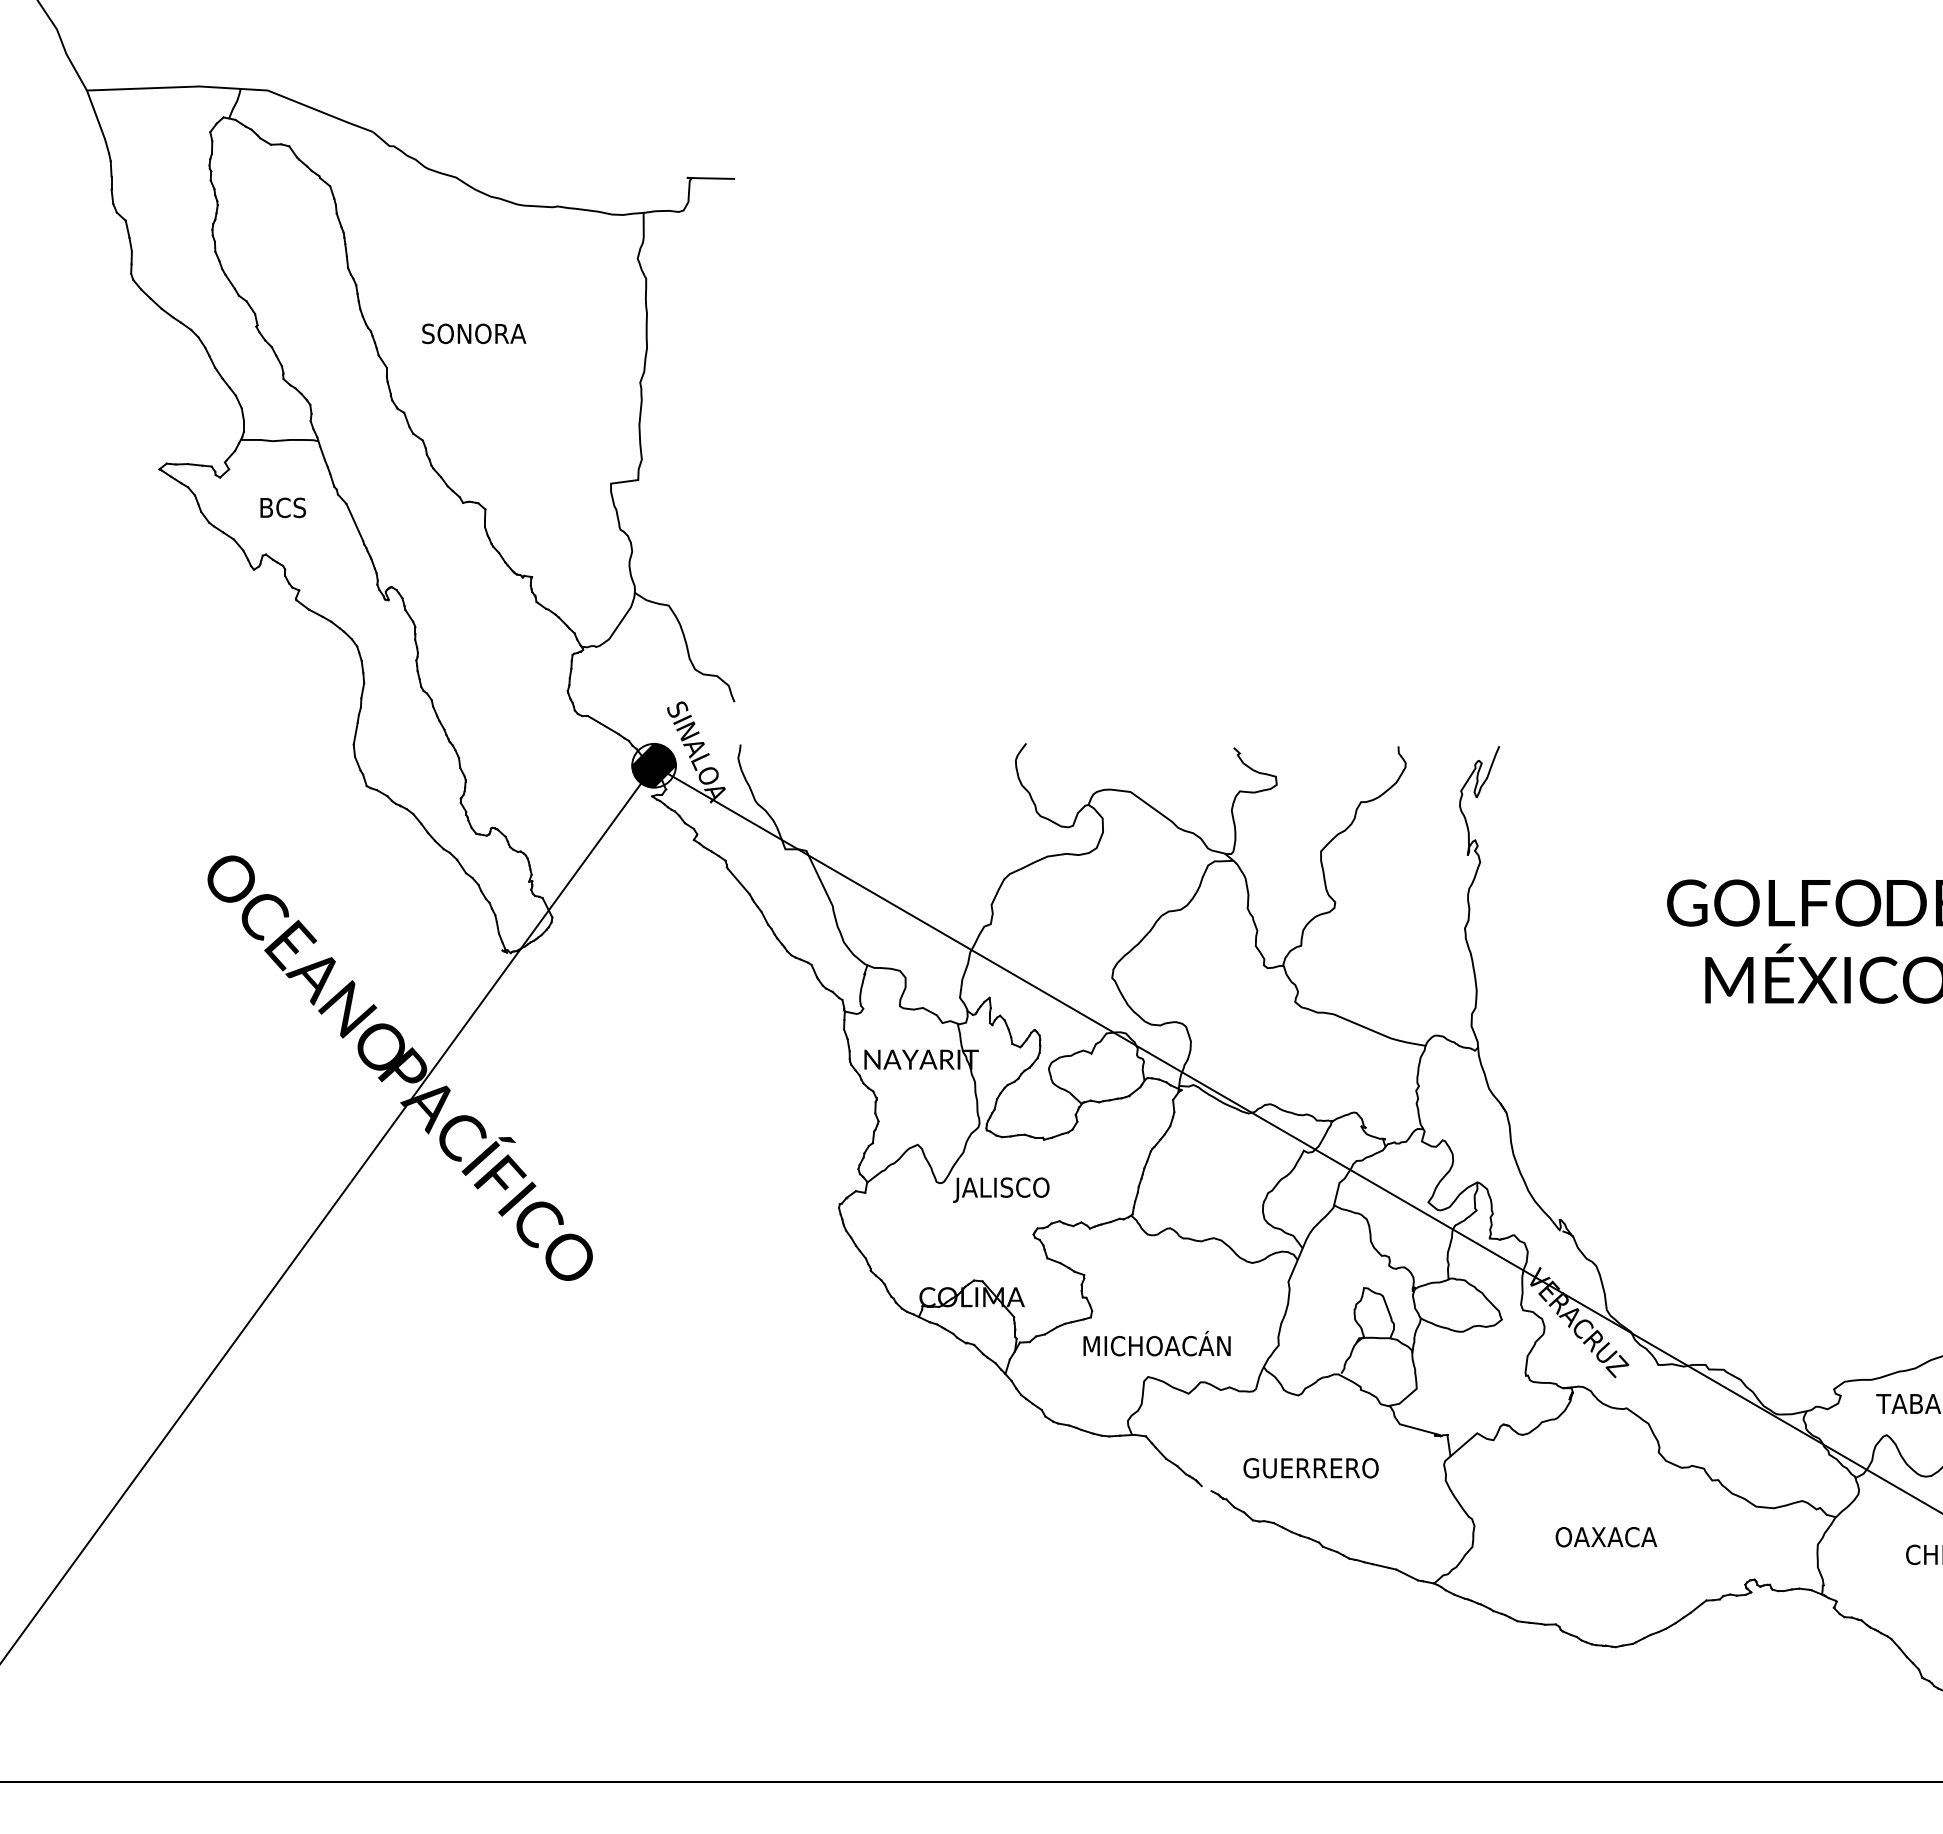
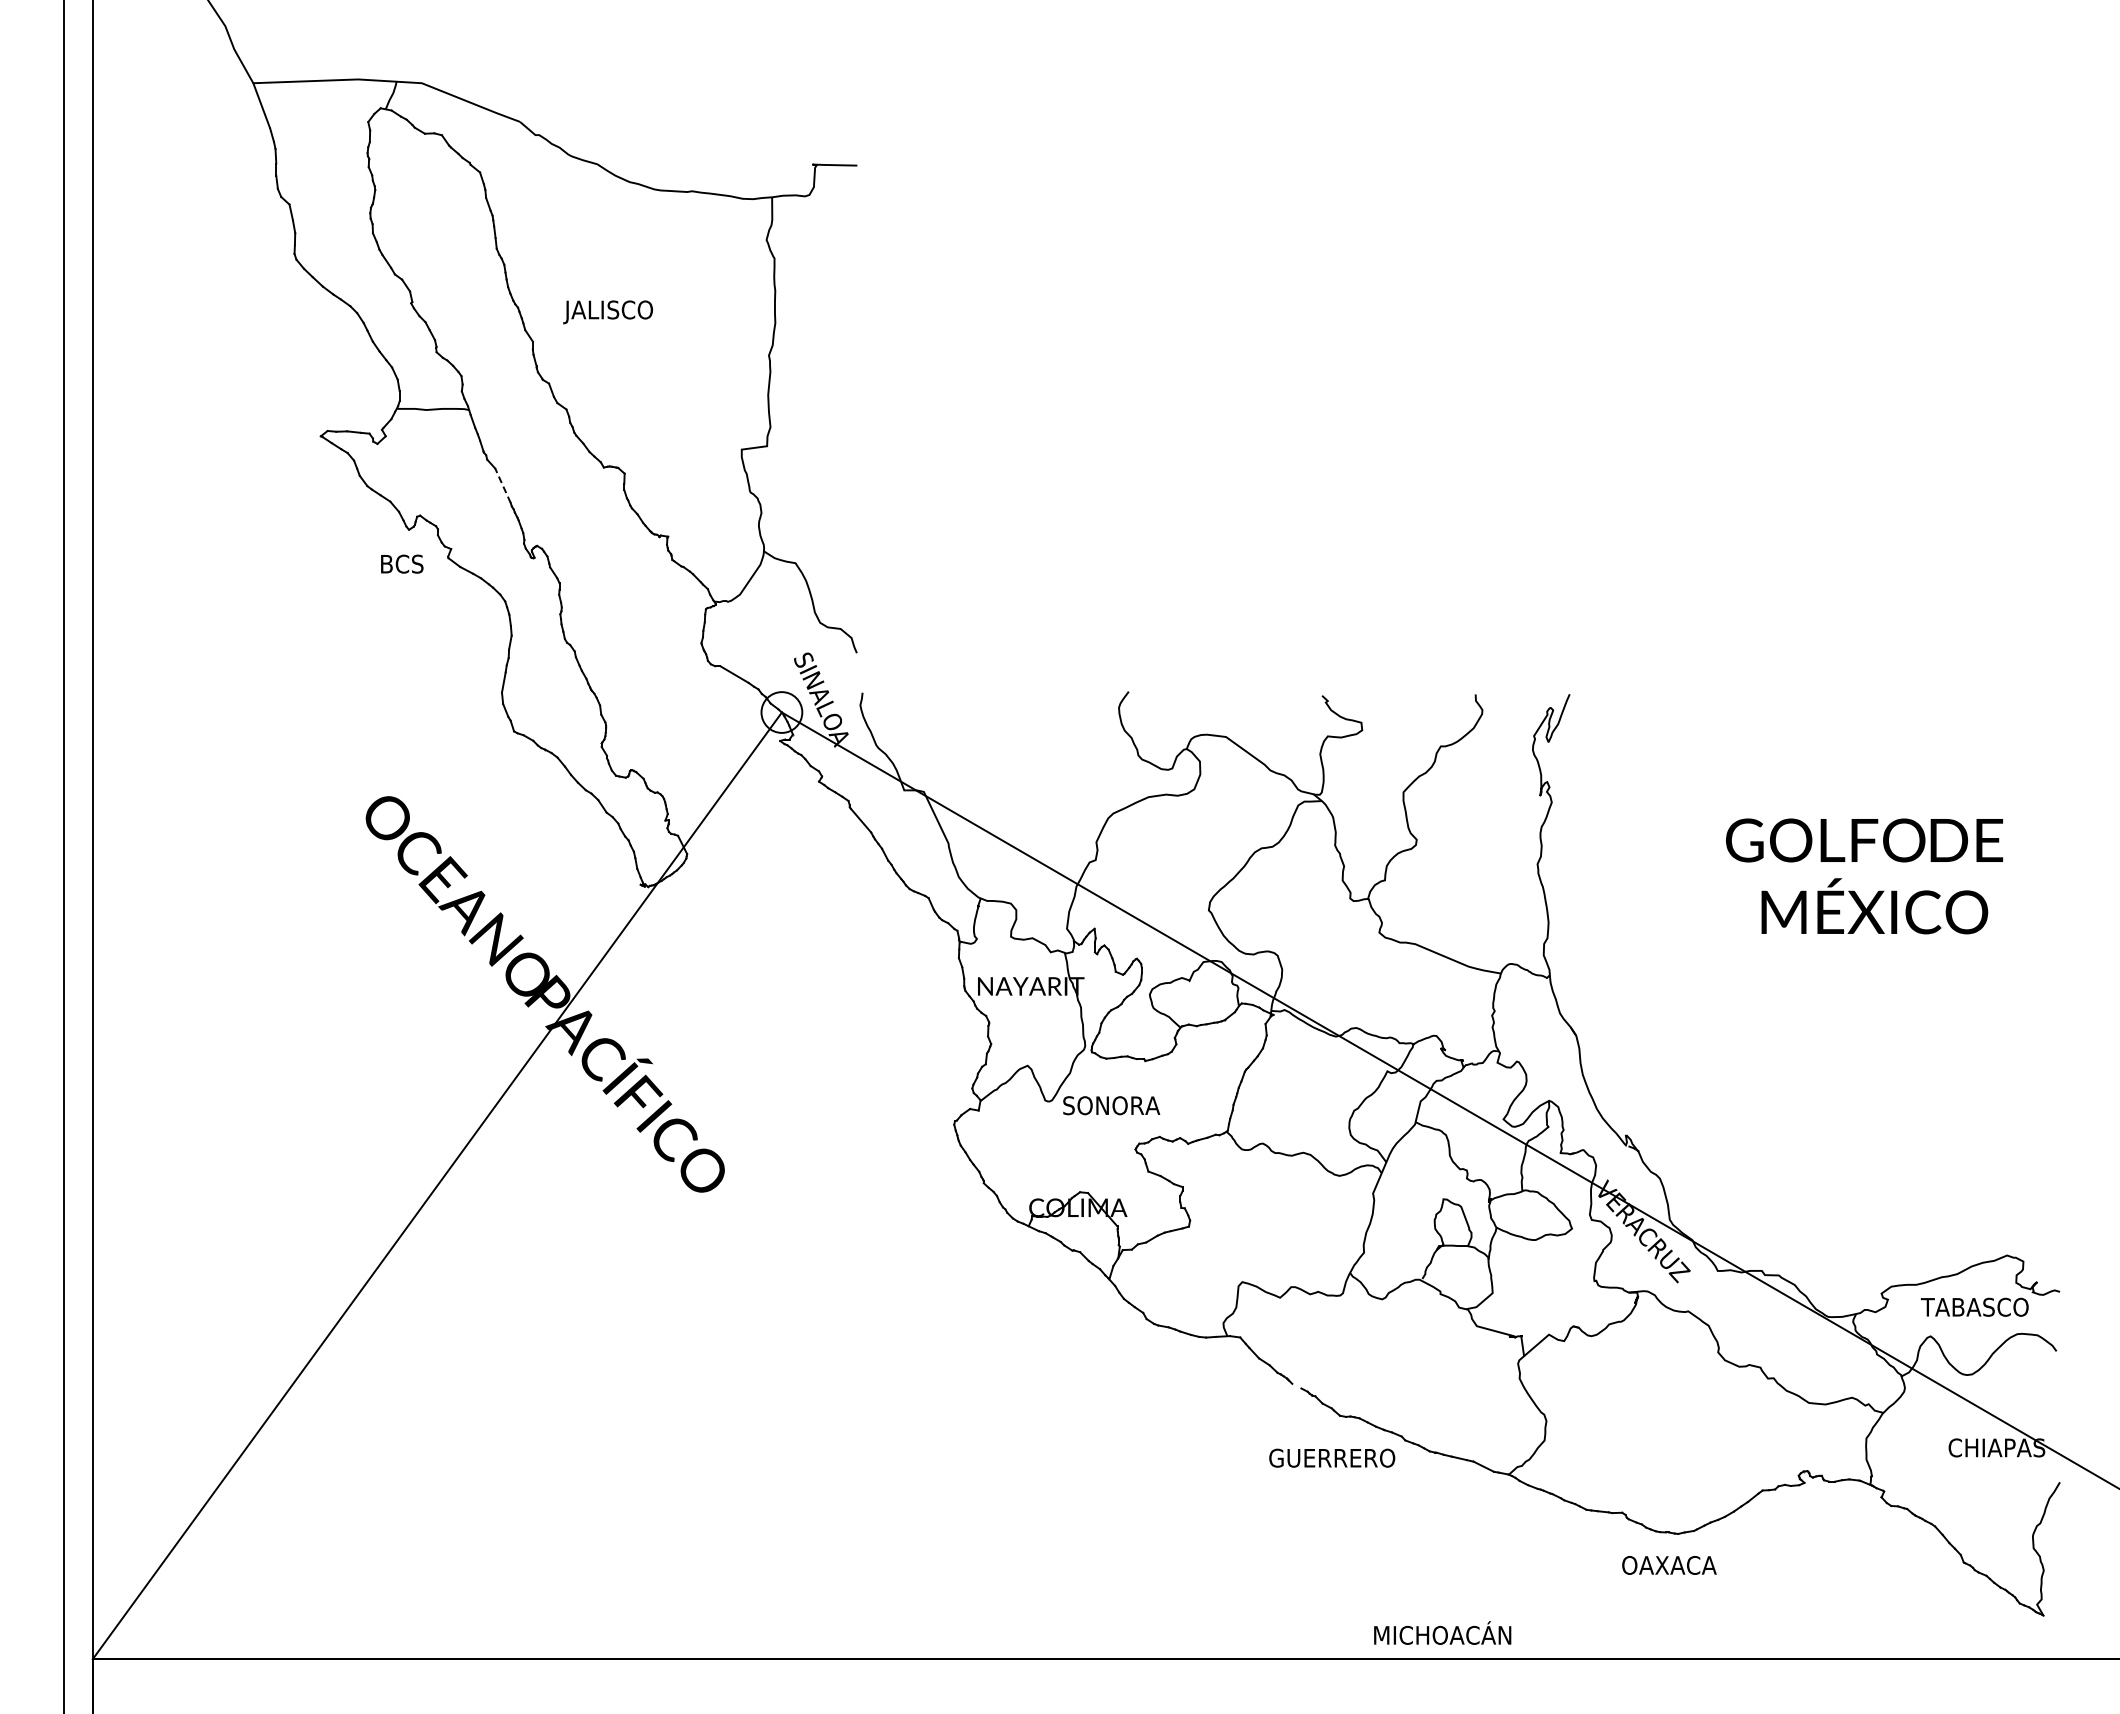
text: (472, 336) -> (612, 312), SONORA -> JALISCO
text: (283, 507) -> (402, 563), moved
line: (354, 522) -> (502, 485), solid -> dashed
hatch: (653, 765) -> (781, 712), removed
text: (1006, 1189) -> (1110, 1107), JALISCO -> SONORA
text: (1156, 1343) -> (1442, 1632), moved
text: (1311, 1467) -> (1332, 1457), moved
text: (1606, 1537) -> (1669, 1565), moved

